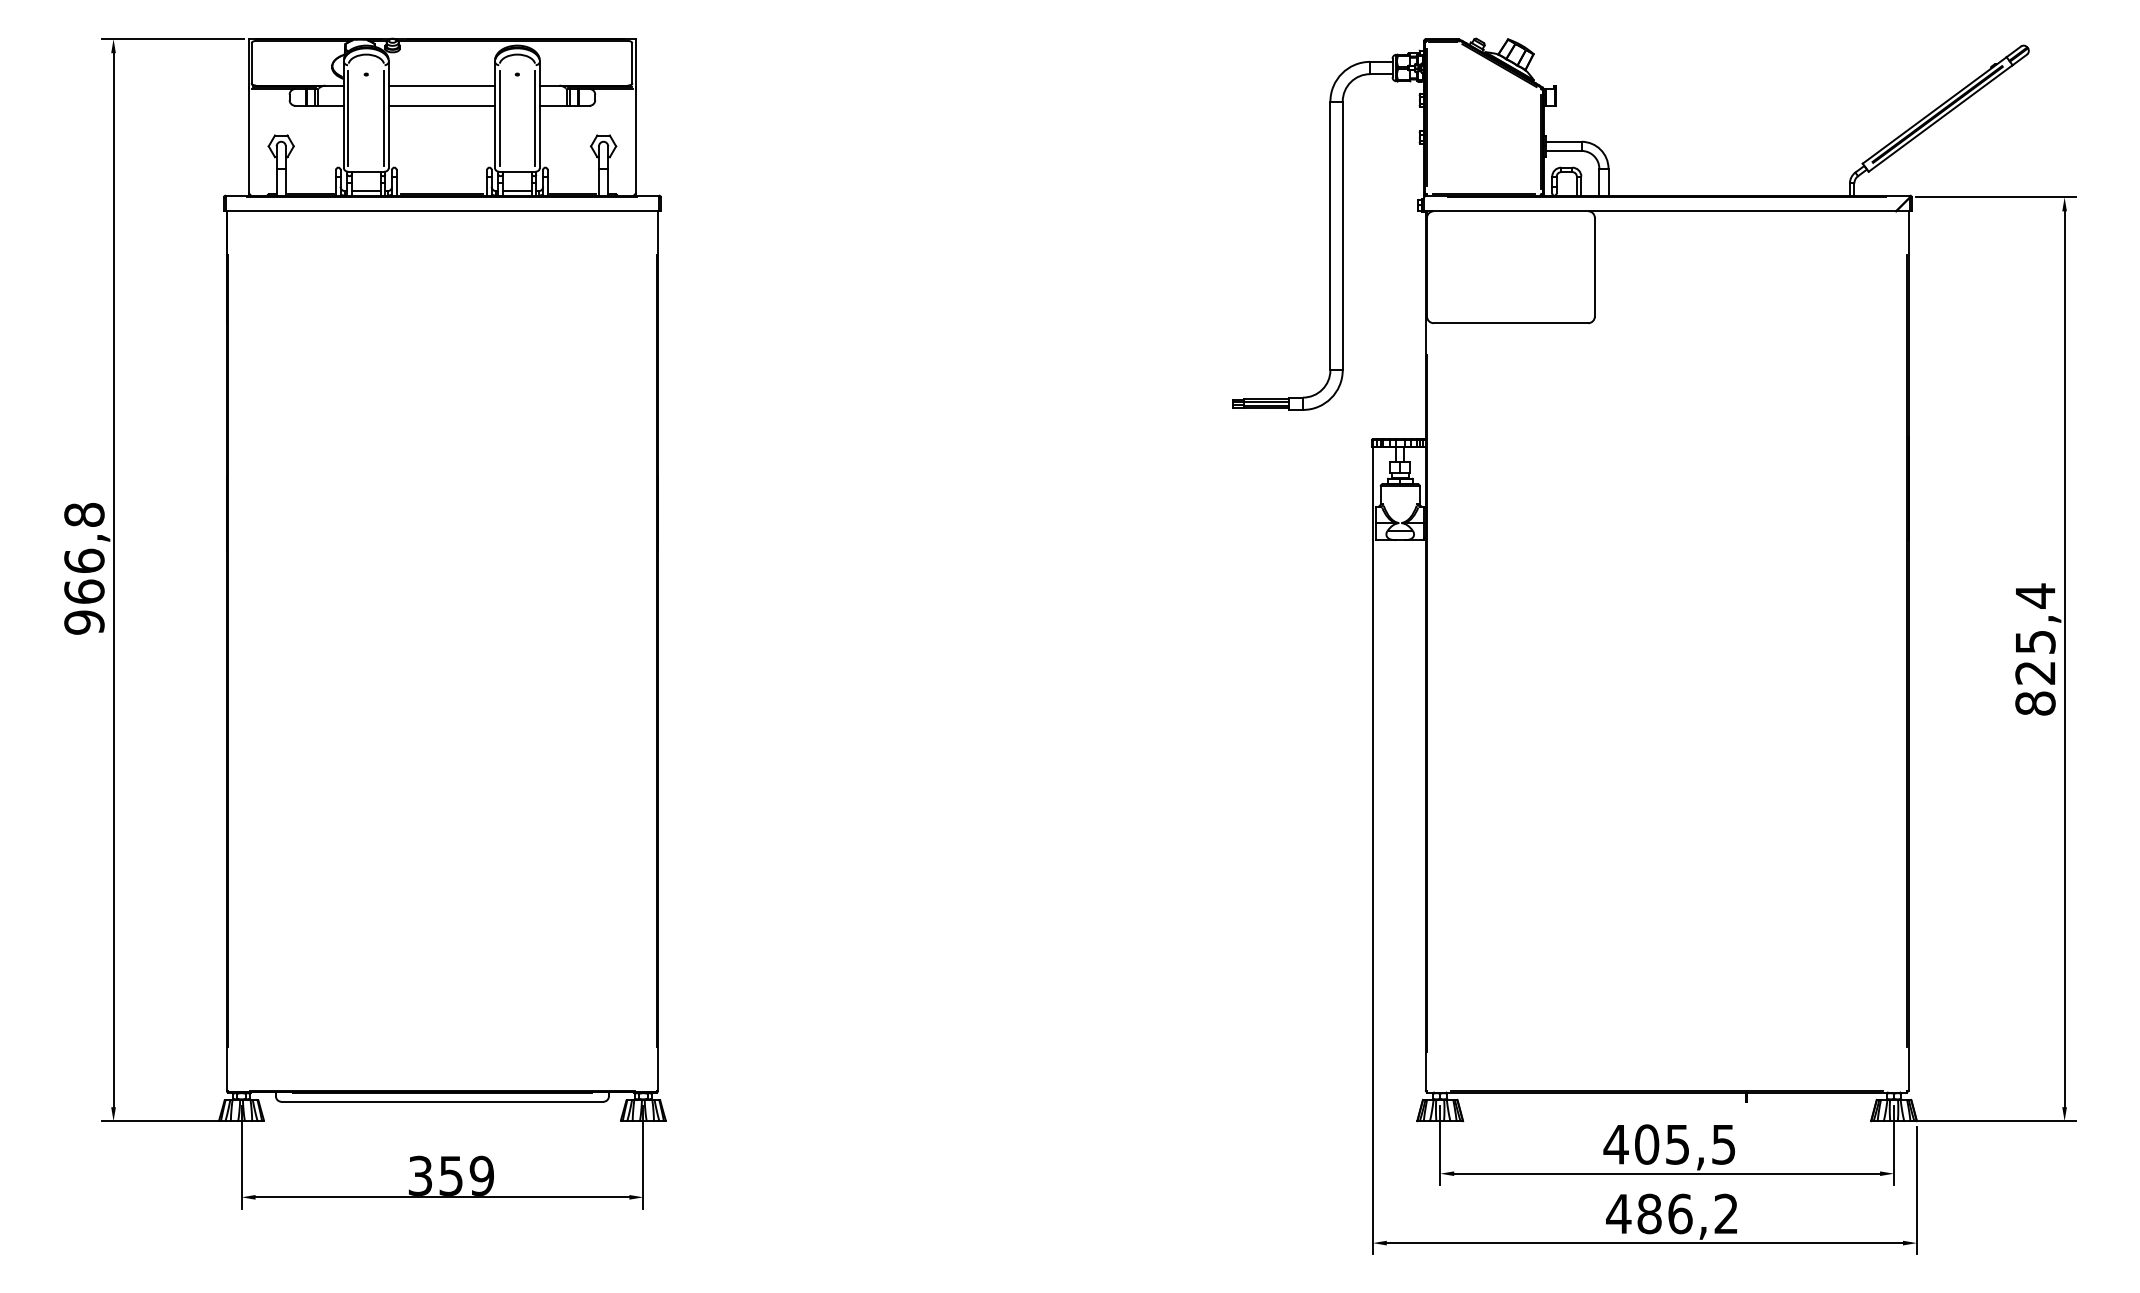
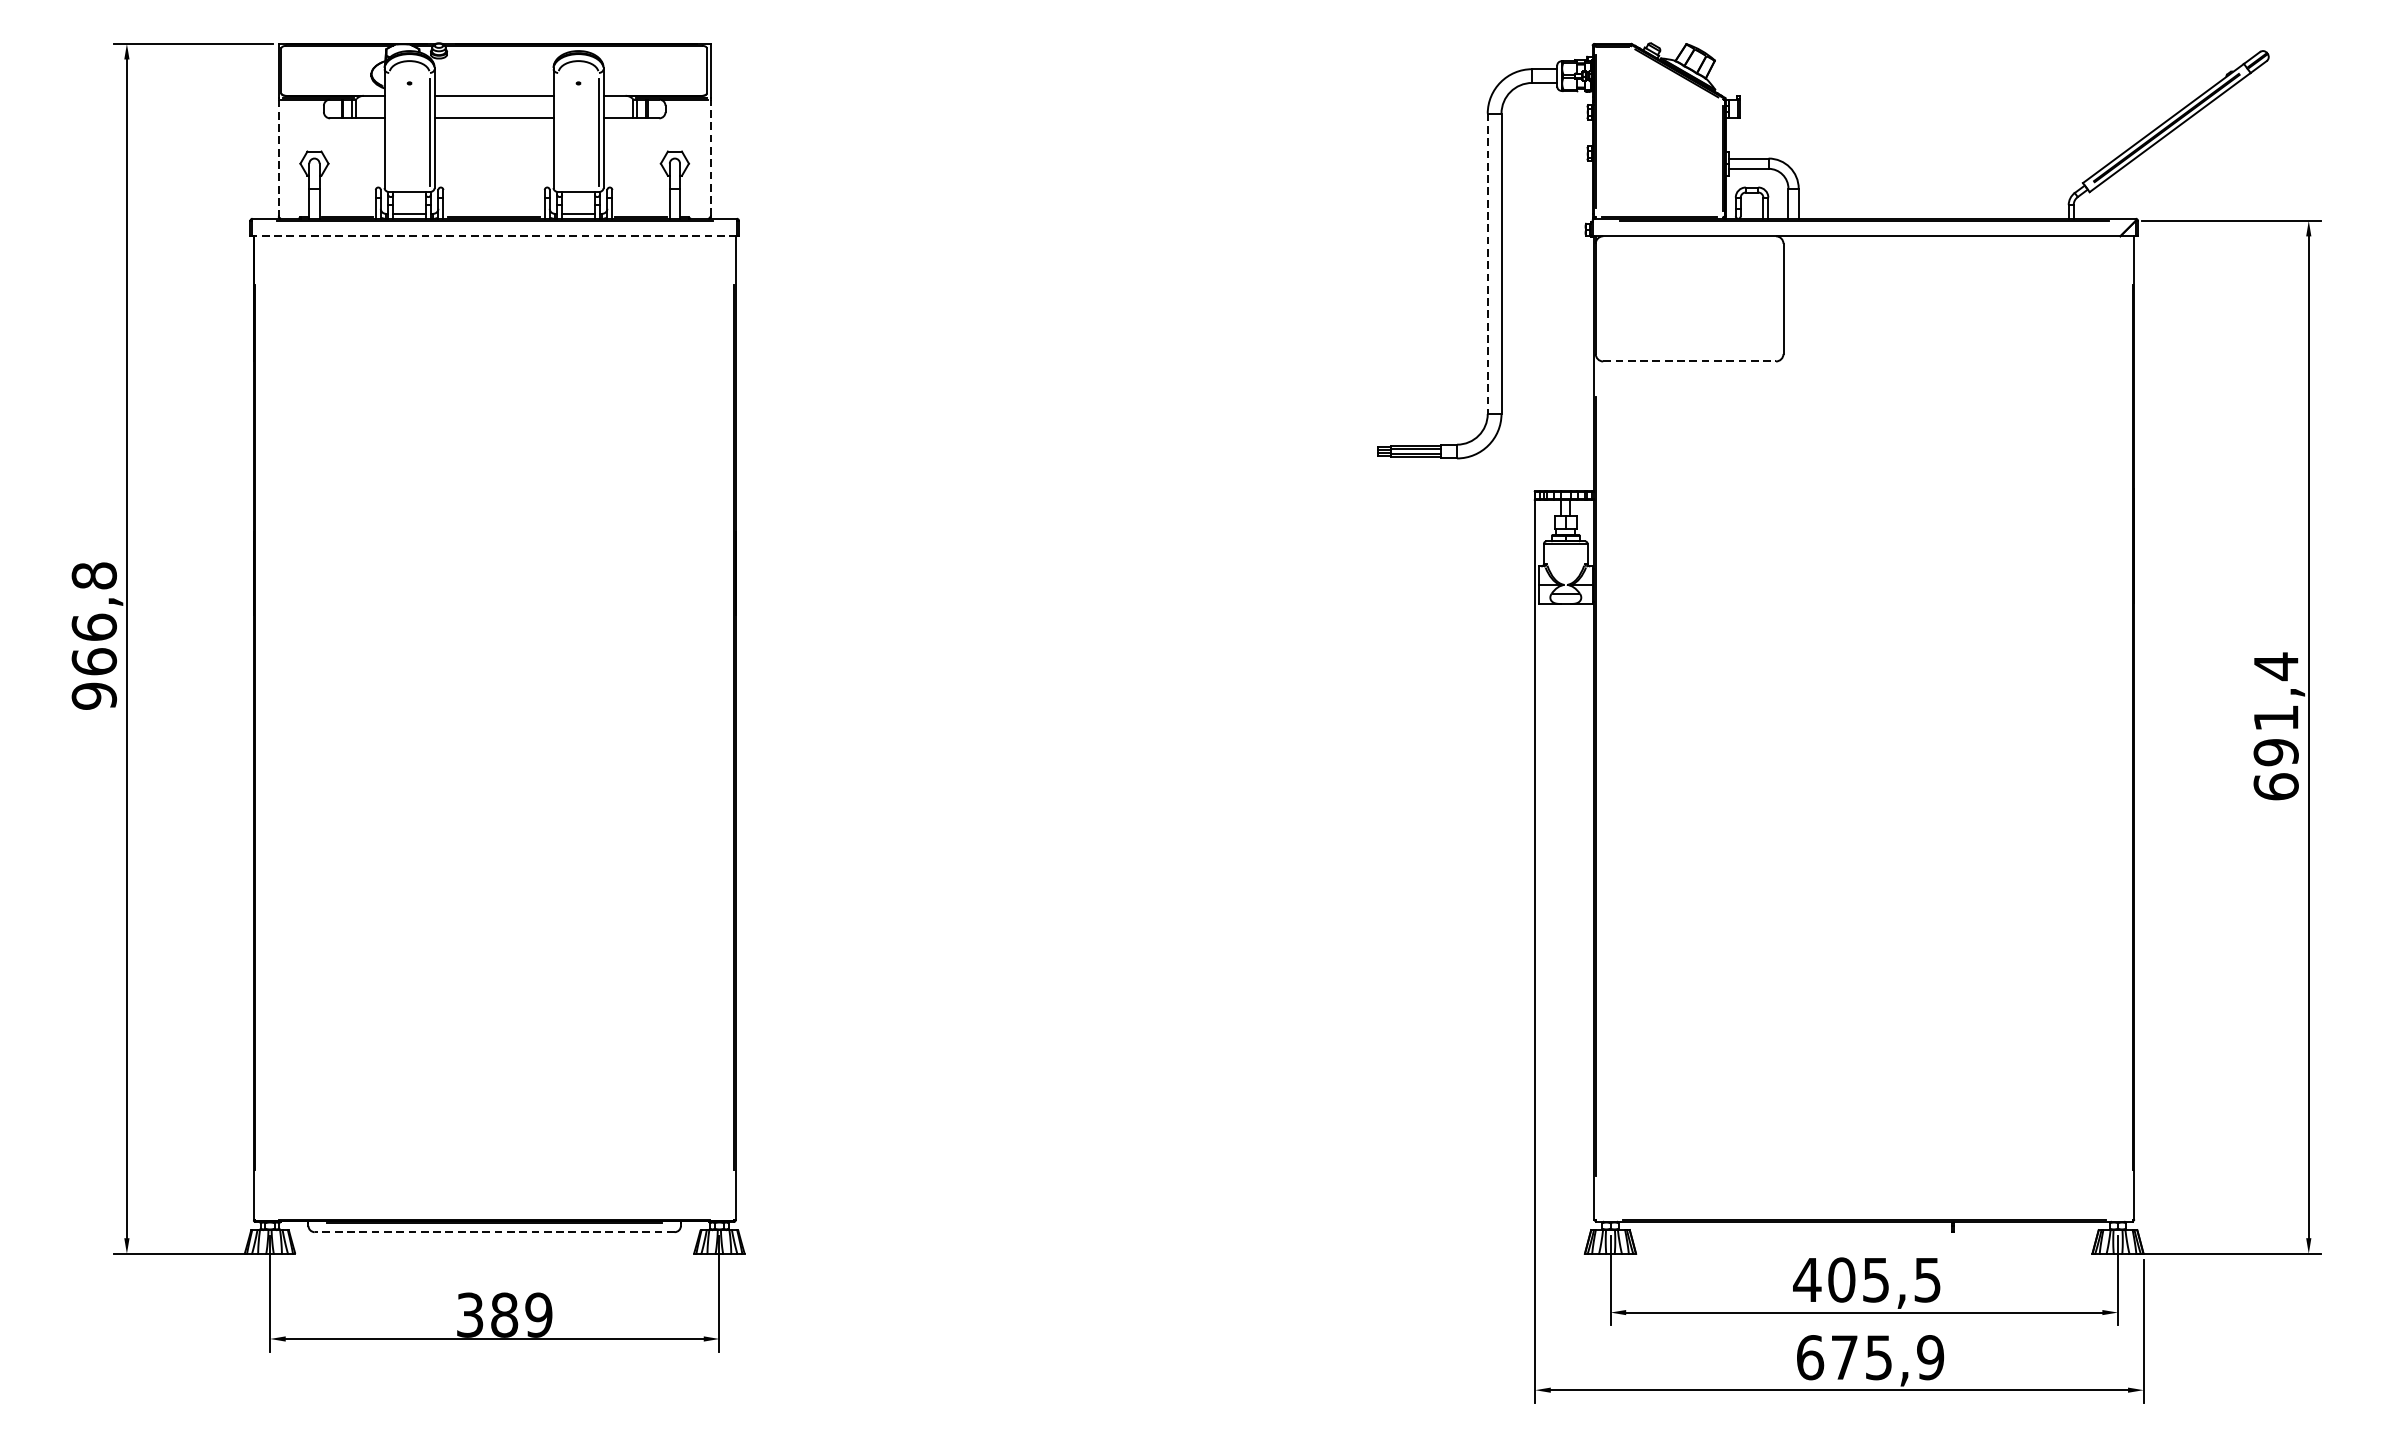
line: (348, 118) -> (389, 132), removed
line: (499, 118) -> (558, 132), removed
line: (635, 140) -> (710, 157), solid -> dashed
line: (249, 141) -> (278, 158), solid -> dashed
line: (442, 211) -> (494, 236), solid -> dashed
line: (1330, 236) -> (1487, 264), solid -> dashed
line: (1511, 323) -> (1690, 361), solid -> dashed
text: (2035, 673) -> (2276, 753), 825,4 -> 691,4
line: (442, 1101) -> (494, 1231), solid -> dashed
text: (451, 1175) -> (504, 1314), 359 -> 389
text: (1672, 1213) -> (1870, 1357), 486,2 -> 675,9

